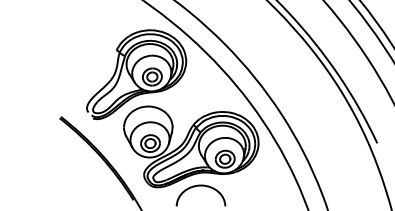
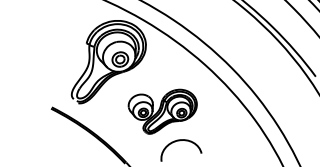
part: (191, 146) -> (163, 110), size x0.6

